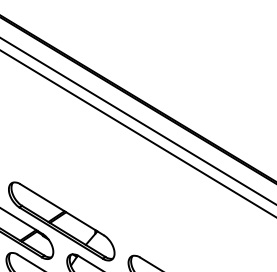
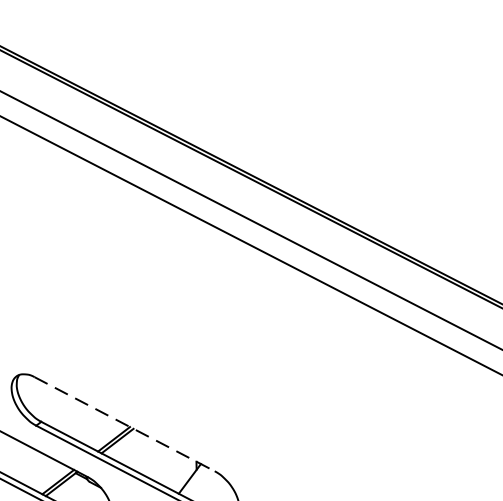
line: (62, 209) -> (125, 423), solid -> dashed

